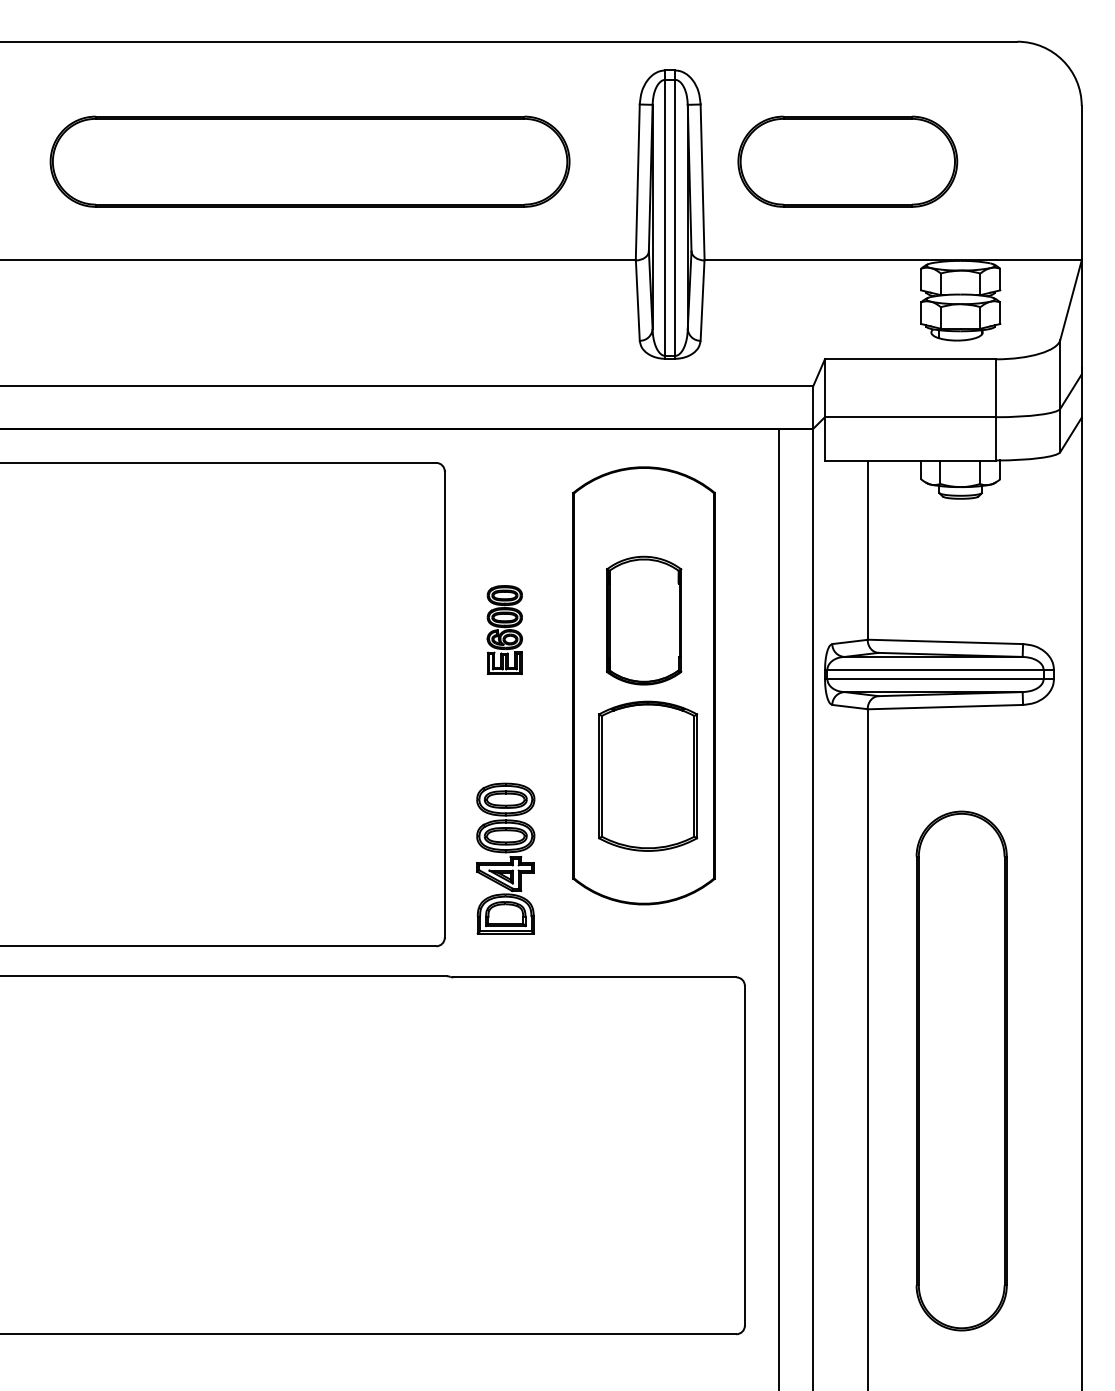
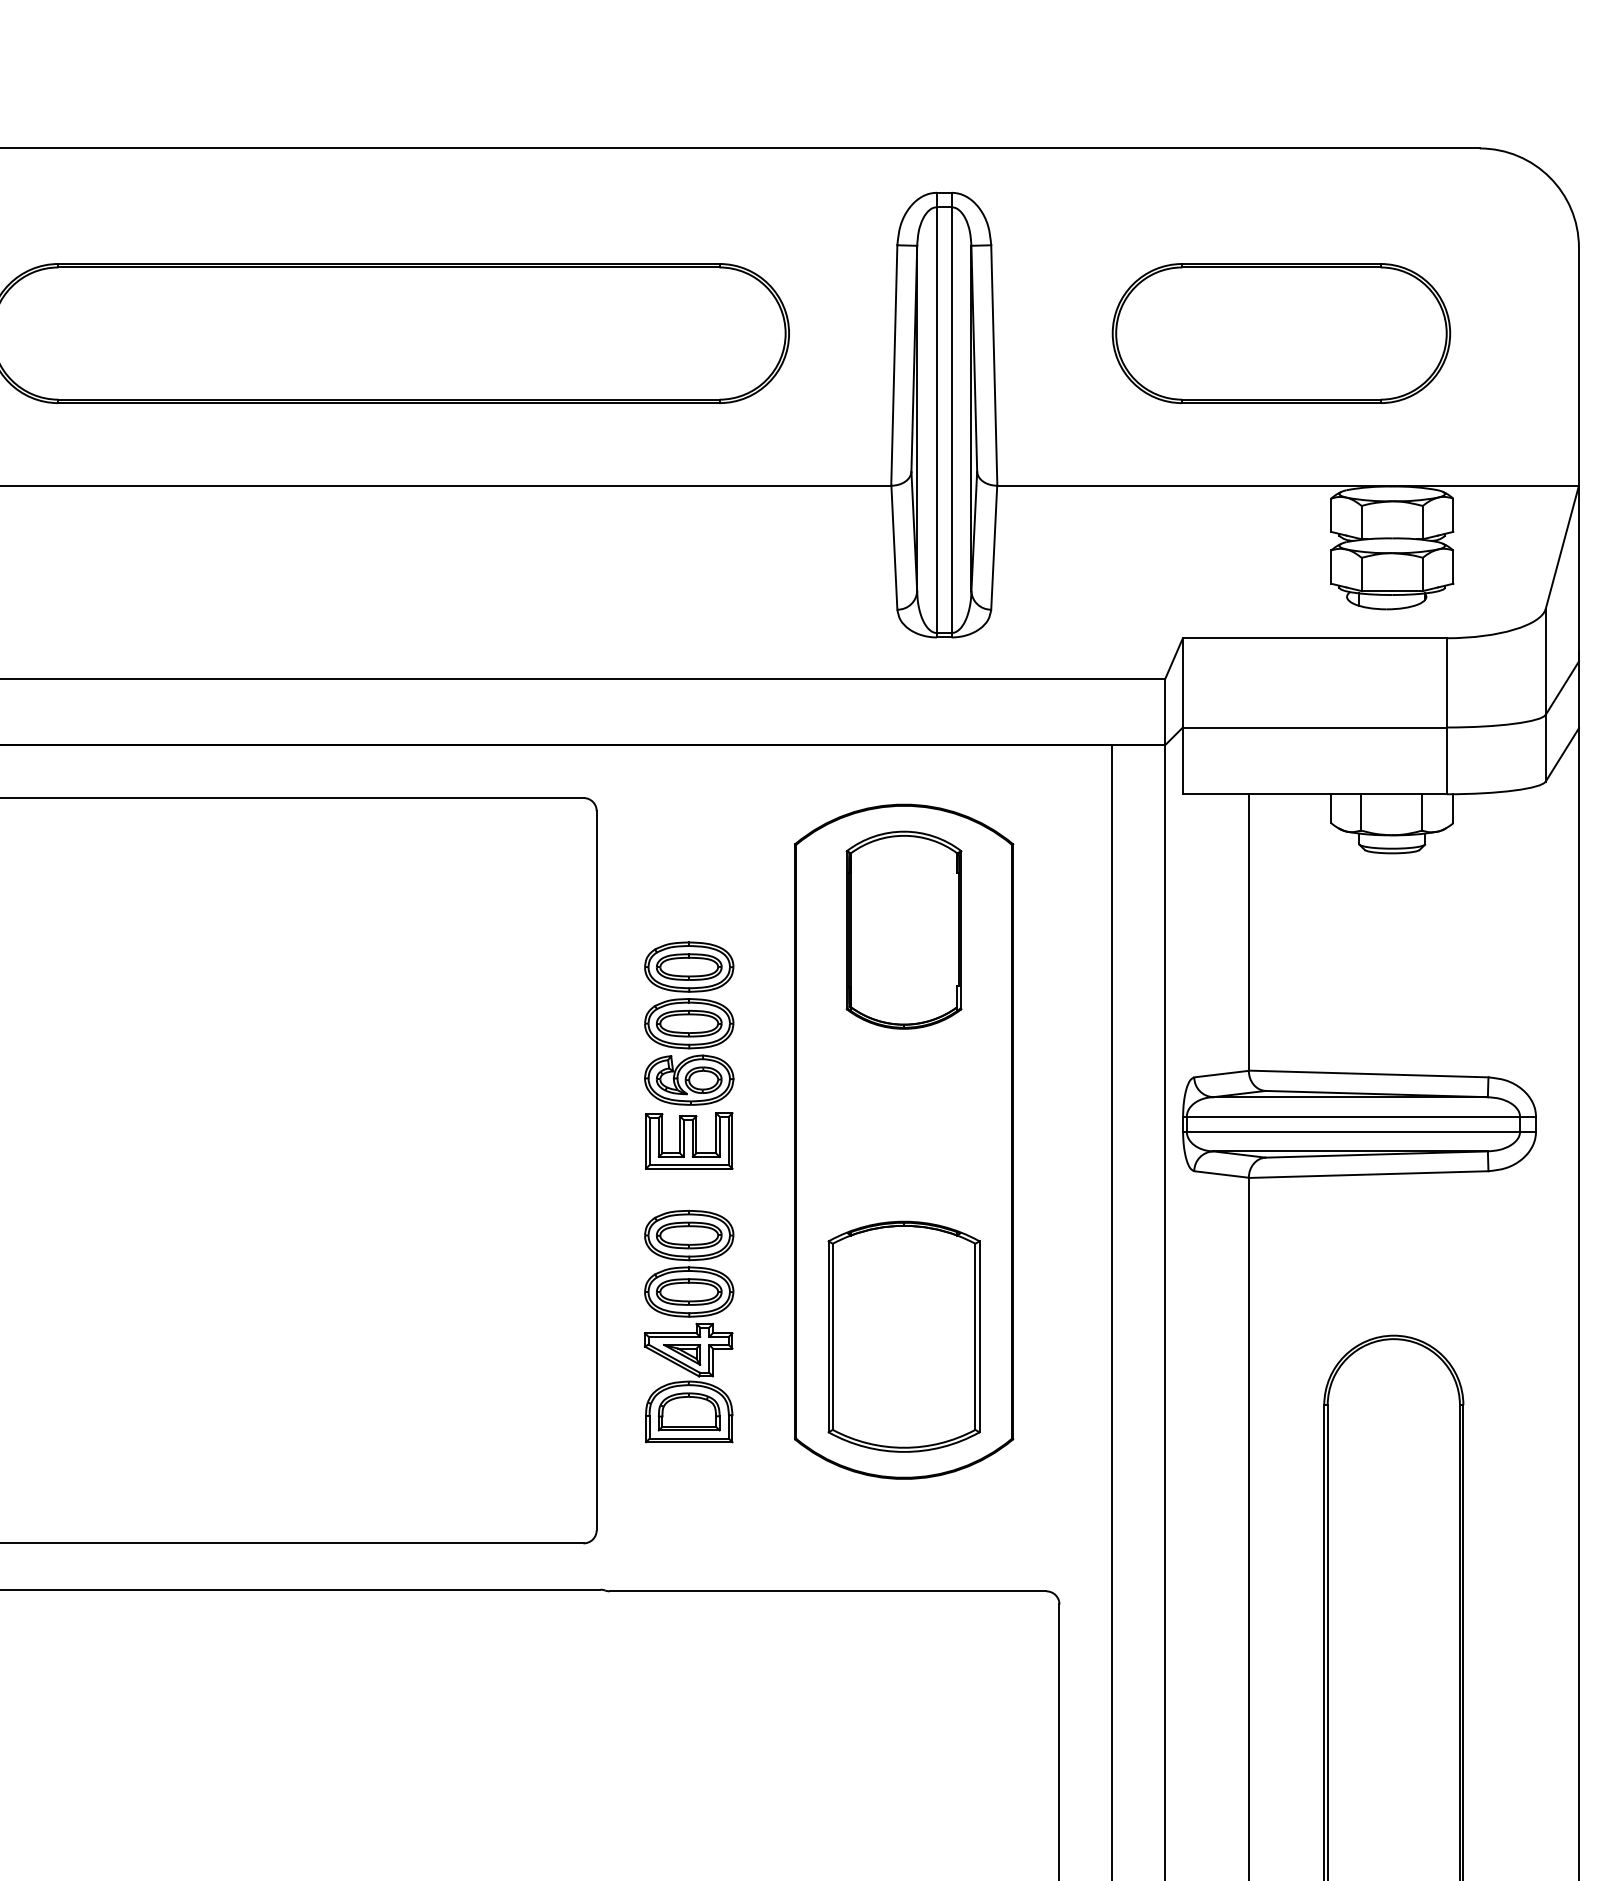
part: (847, 161) -> (1280, 333), moved
part: (644, 620) -> (904, 929), moved
part: (504, 629) -> (688, 1054), size x1.67
part: (648, 775) -> (904, 1335), moved
part: (505, 858) -> (688, 1326), moved

